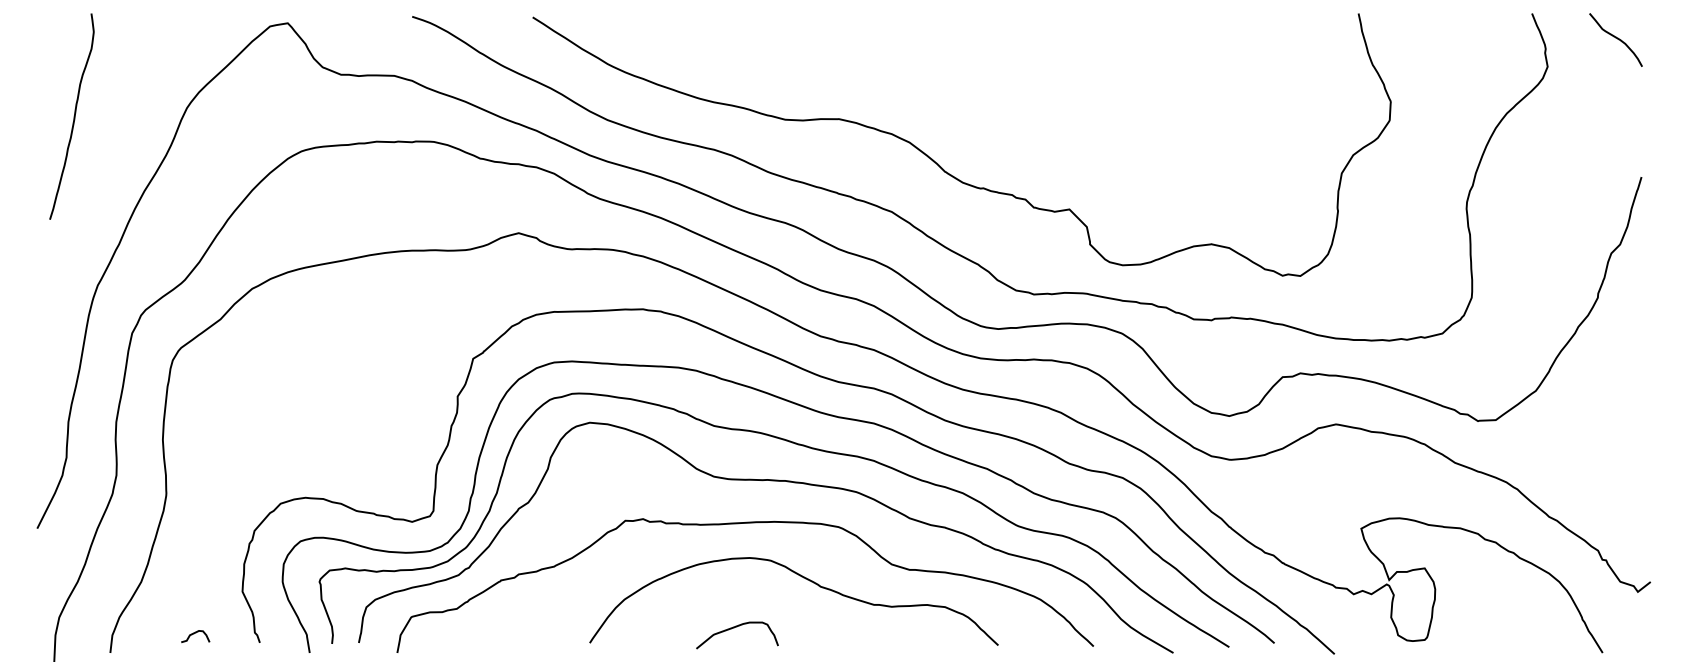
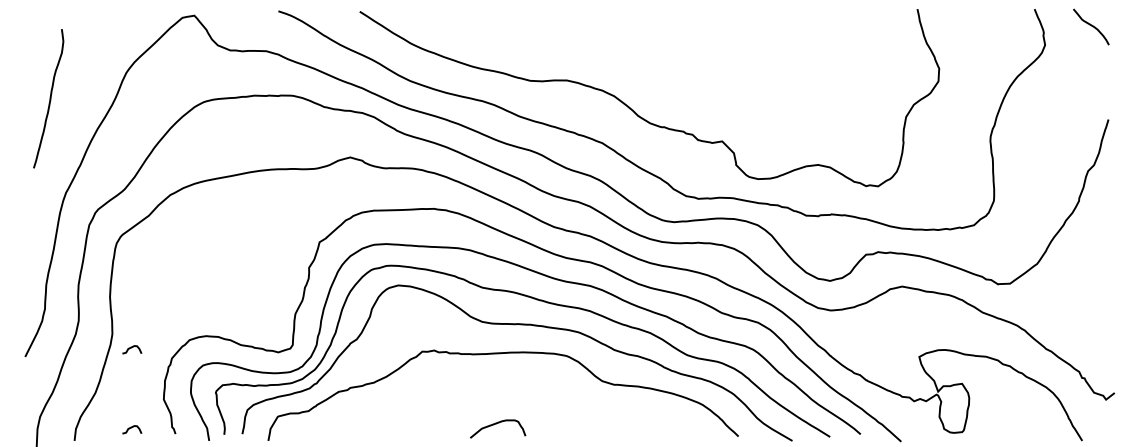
curve: (73, 116) -> (49, 98), moved
curve: (194, 516) -> (131, 348), added
curve: (804, 579) -> (543, 391), removed

